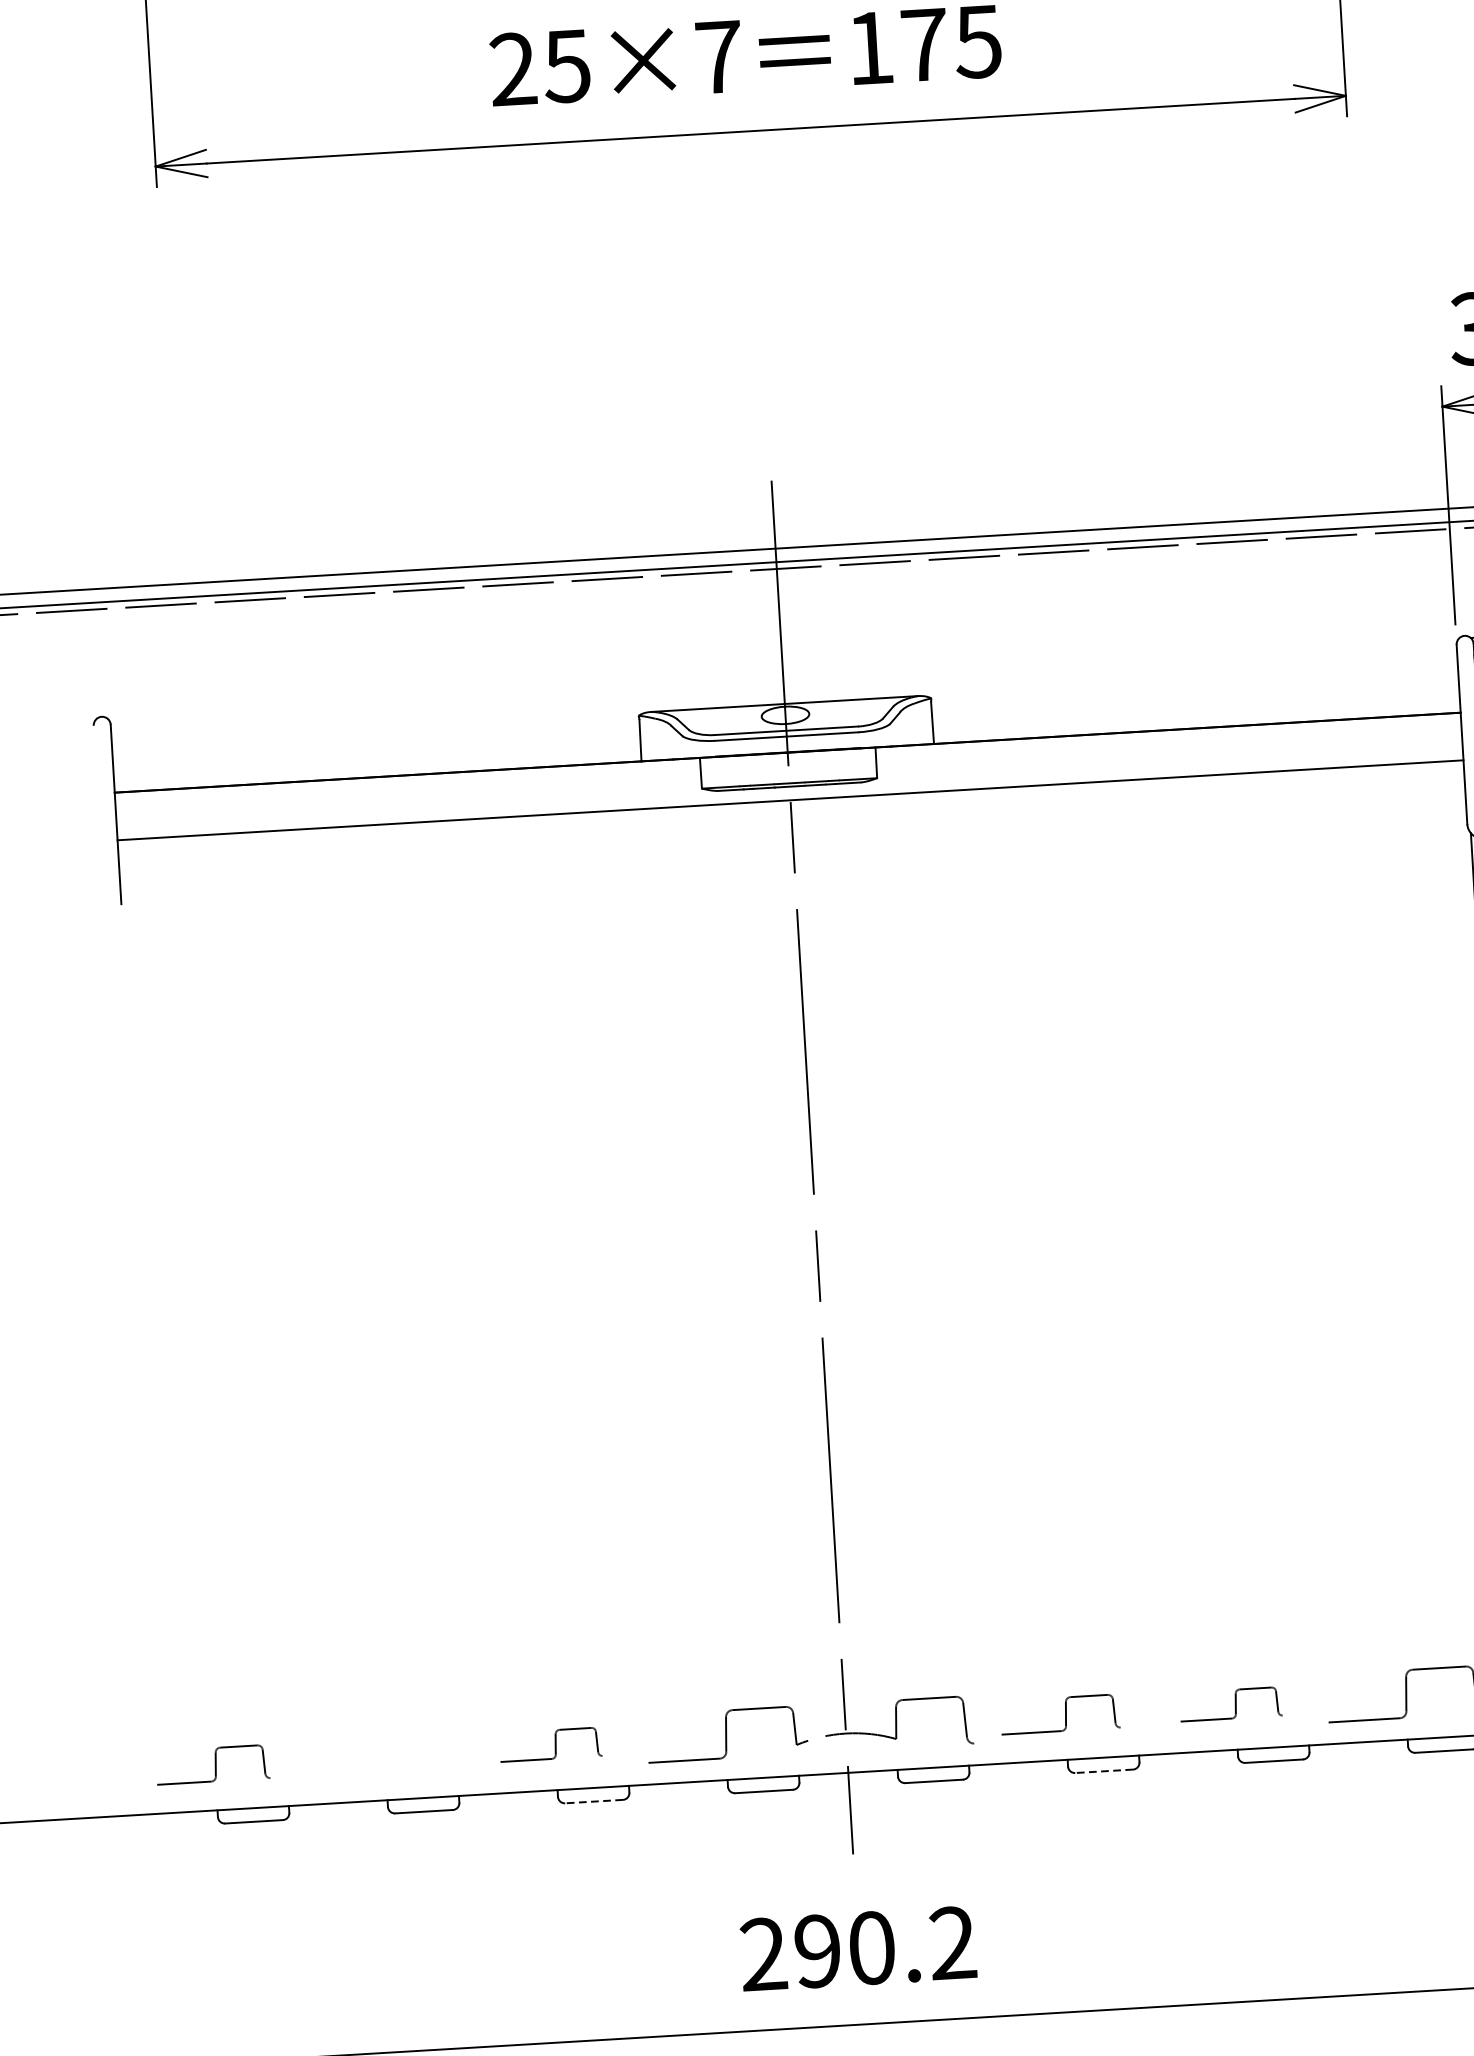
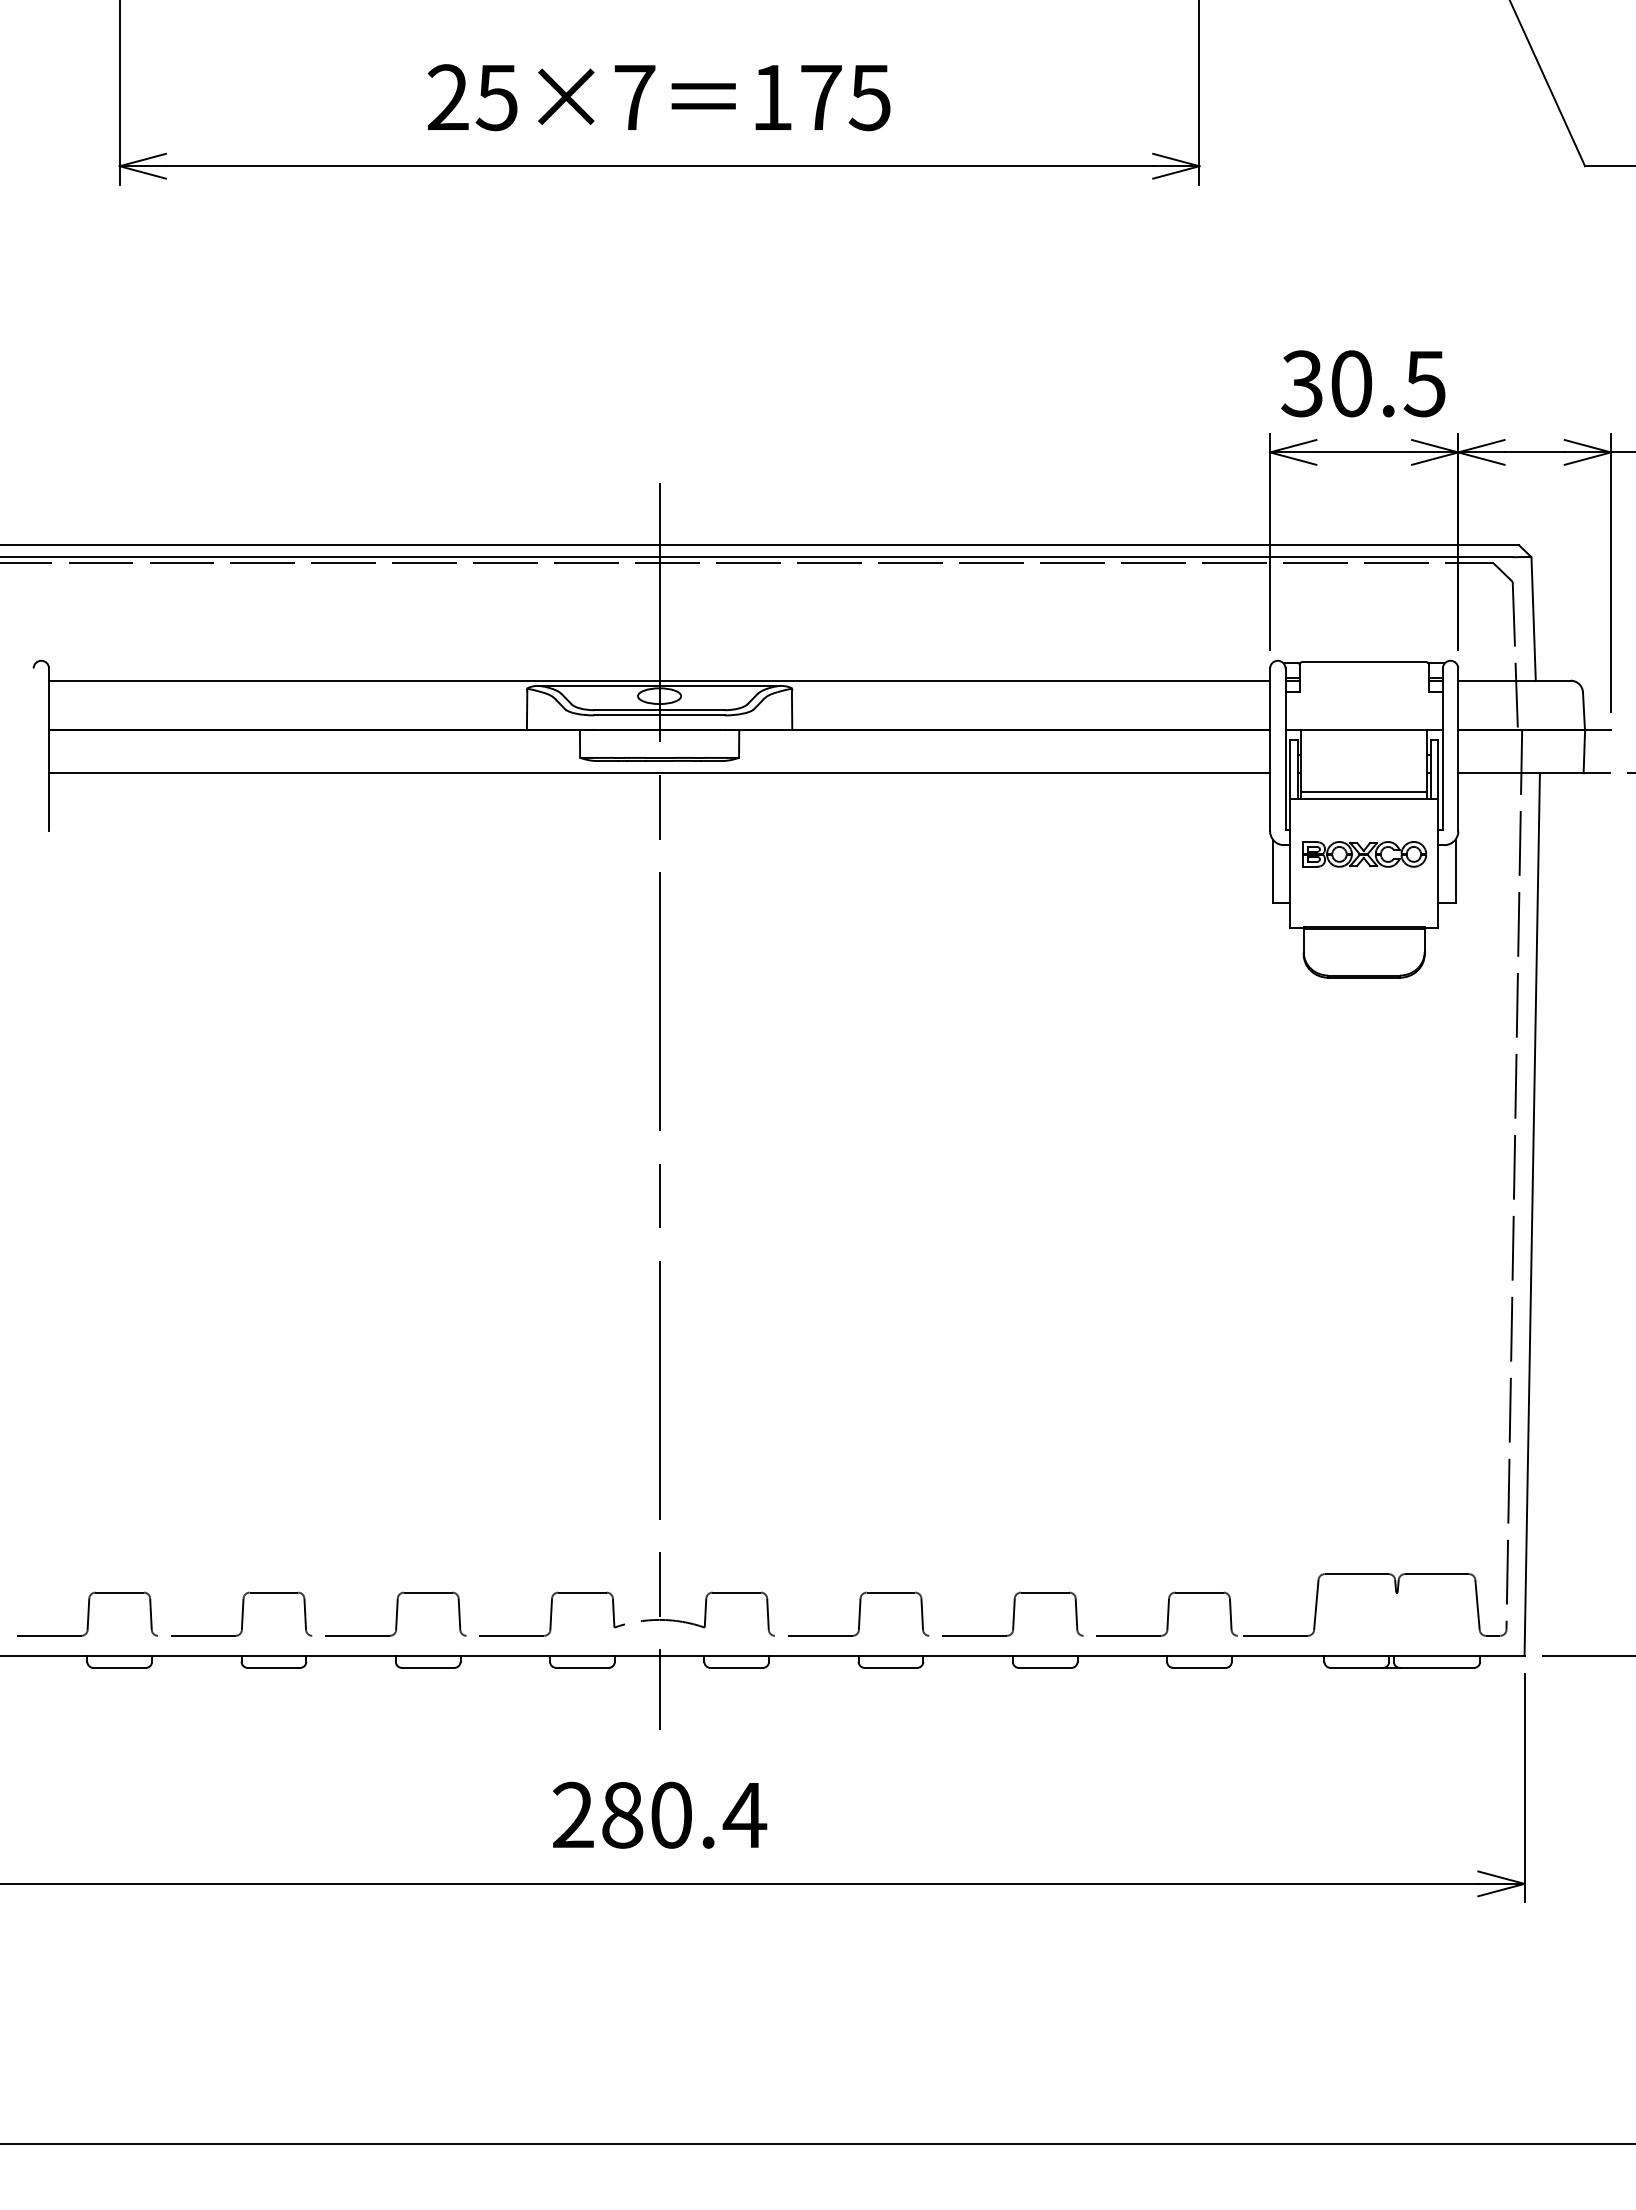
line: (784, 698) -> (659, 680), added
part: (1234, 1703) -> (1012, 1613), size x1.67
part: (1064, 1713) -> (858, 1613), size x1.43
part: (554, 1743) -> (395, 1613), size x1.67
part: (384, 1753) -> (241, 1613), added
part: (214, 1763) -> (87, 1613), size x1.43
line: (1103, 1770) -> (890, 1667), dashed -> solid
line: (593, 1801) -> (427, 1667), dashed -> solid
text: (886, 1946) -> (684, 1814), 290.2 -> 280.4

